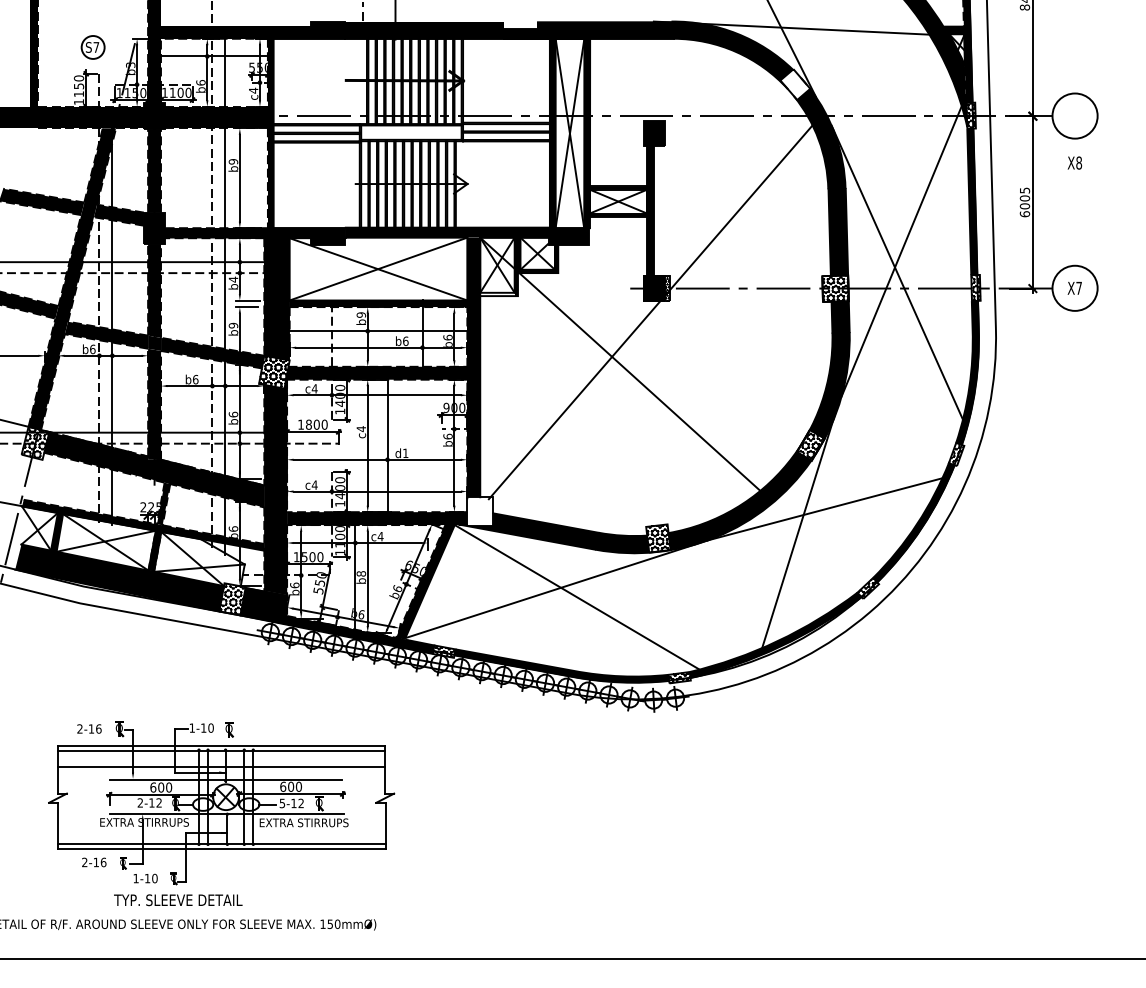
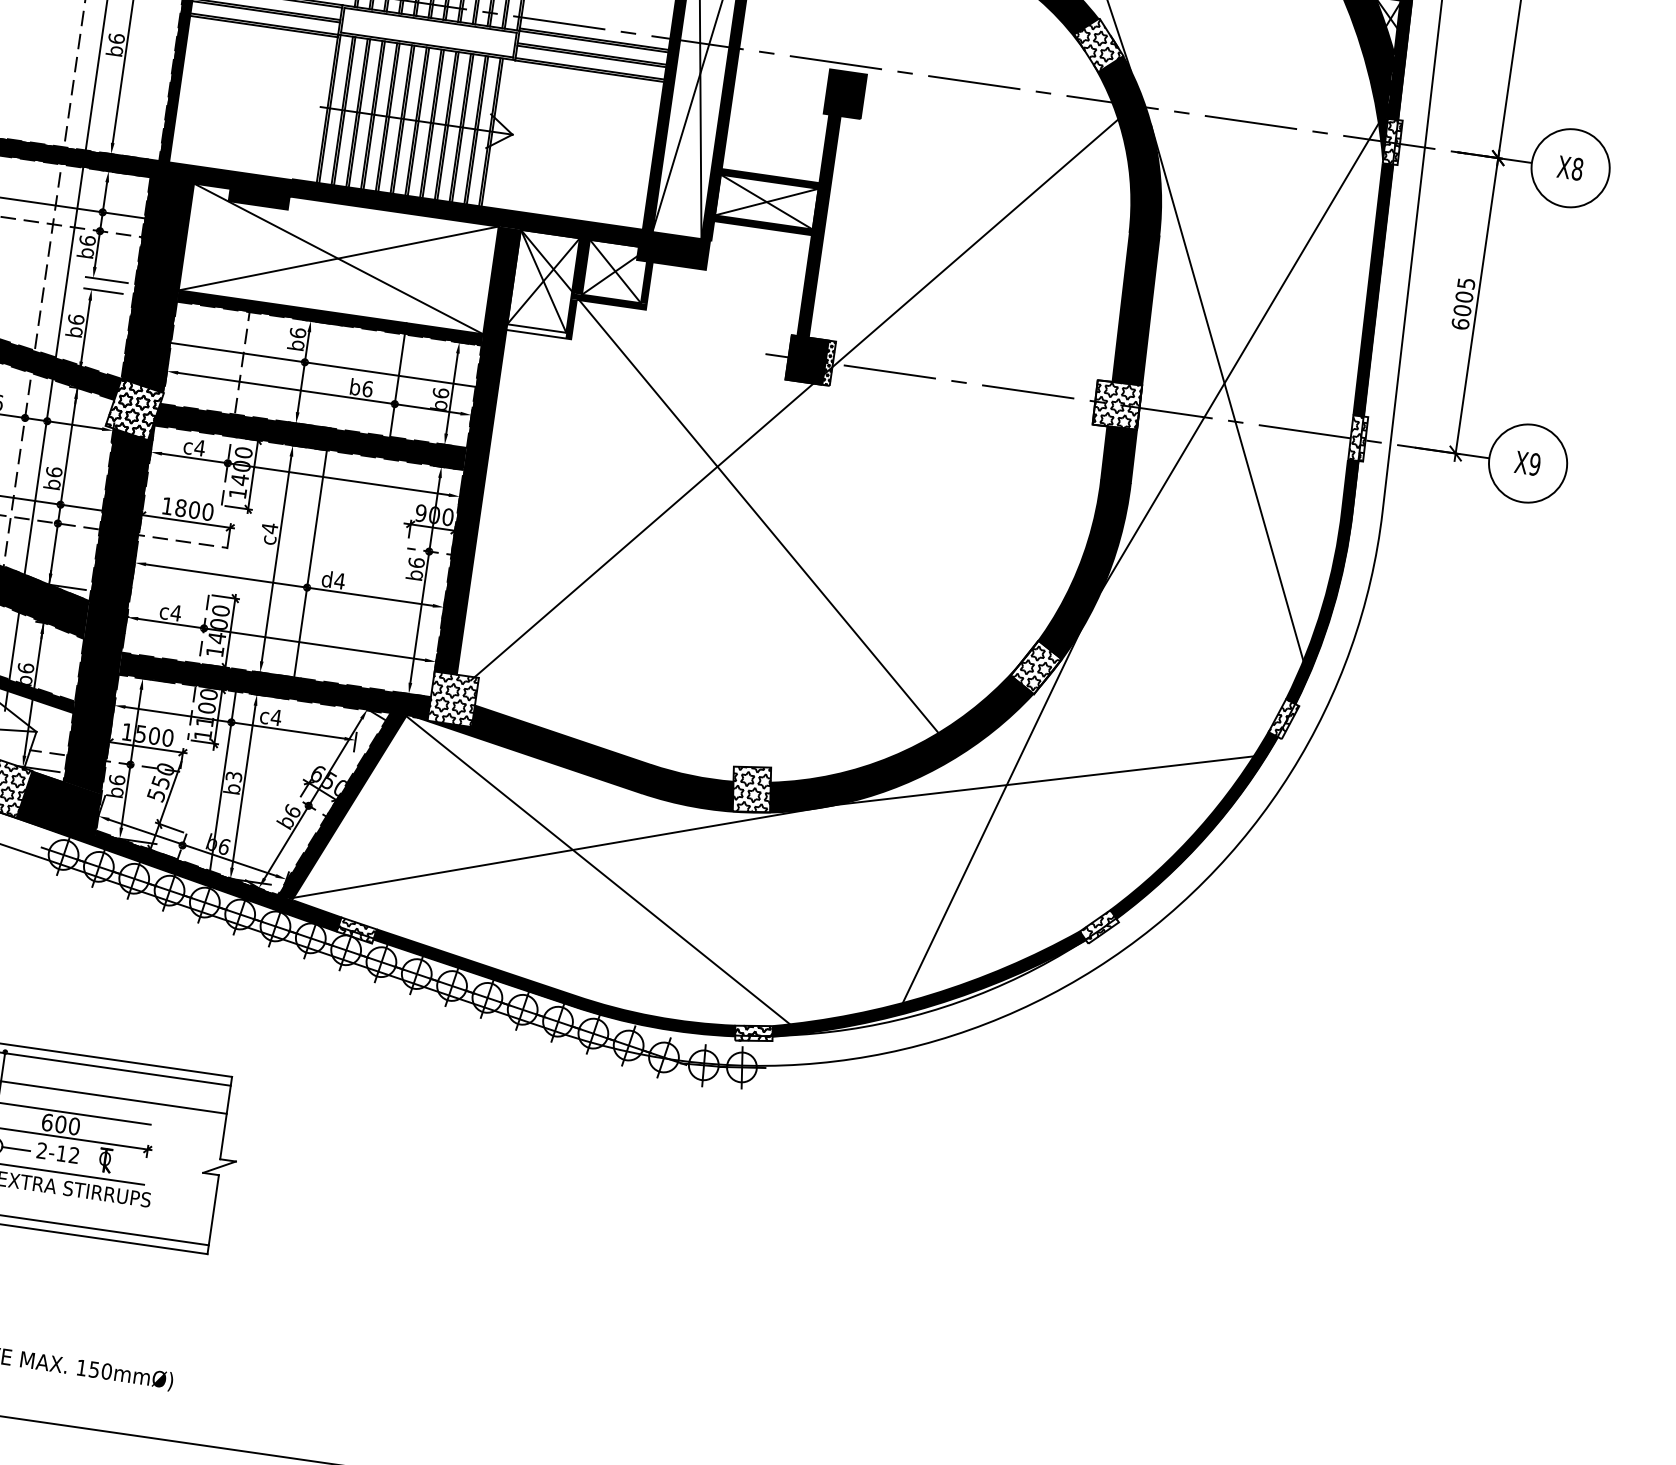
hatch: (795, 83) -> (1099, 43), added
text: (233, 161) -> (116, 38), b9 -> b6
text: (1074, 162) -> (1569, 167), moved
text: (233, 279) -> (87, 240), b4 -> b6
text: (1079, 287) -> (1535, 463), X7 -> X9
text: (361, 314) -> (298, 332), b9 -> b6
text: (233, 325) -> (76, 319), b9 -> b6
text: (405, 452) -> (339, 579), d1 -> d4
hatch: (480, 511) -> (453, 699), added
text: (360, 573) -> (232, 775), b8 -> b3
text: (282, 803) -> (42, 1150), 5-12 -> 2-12

